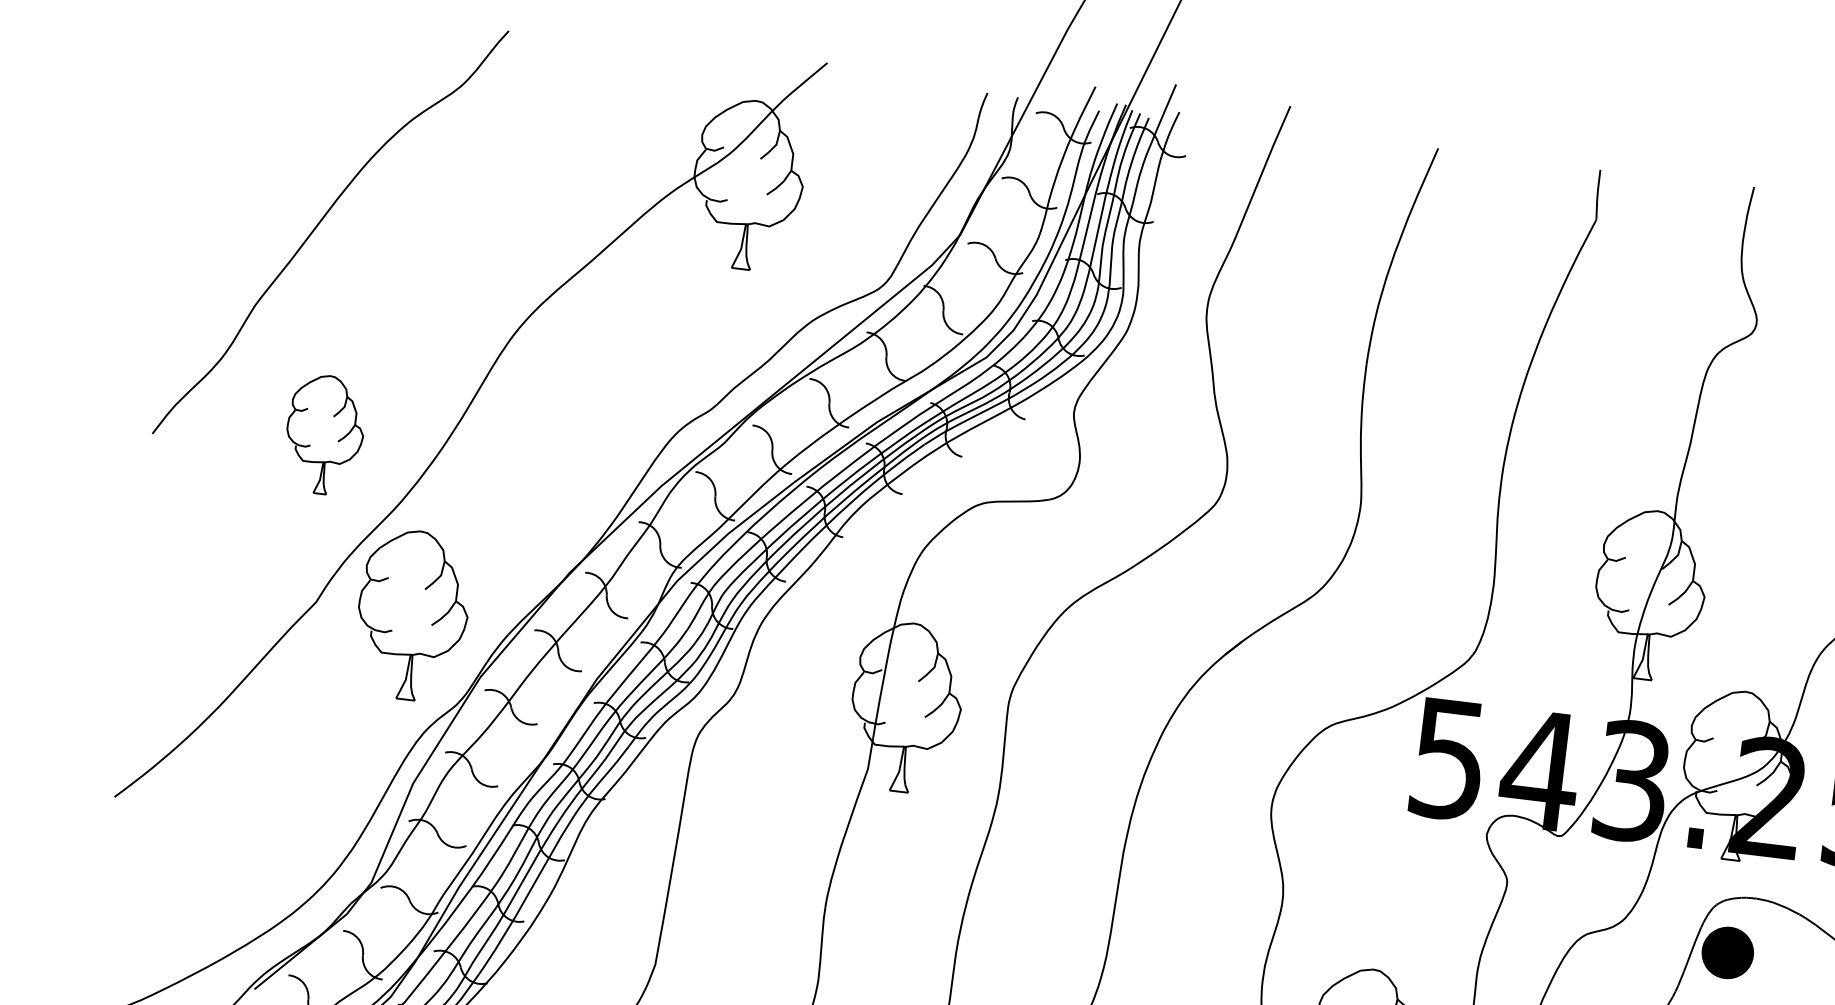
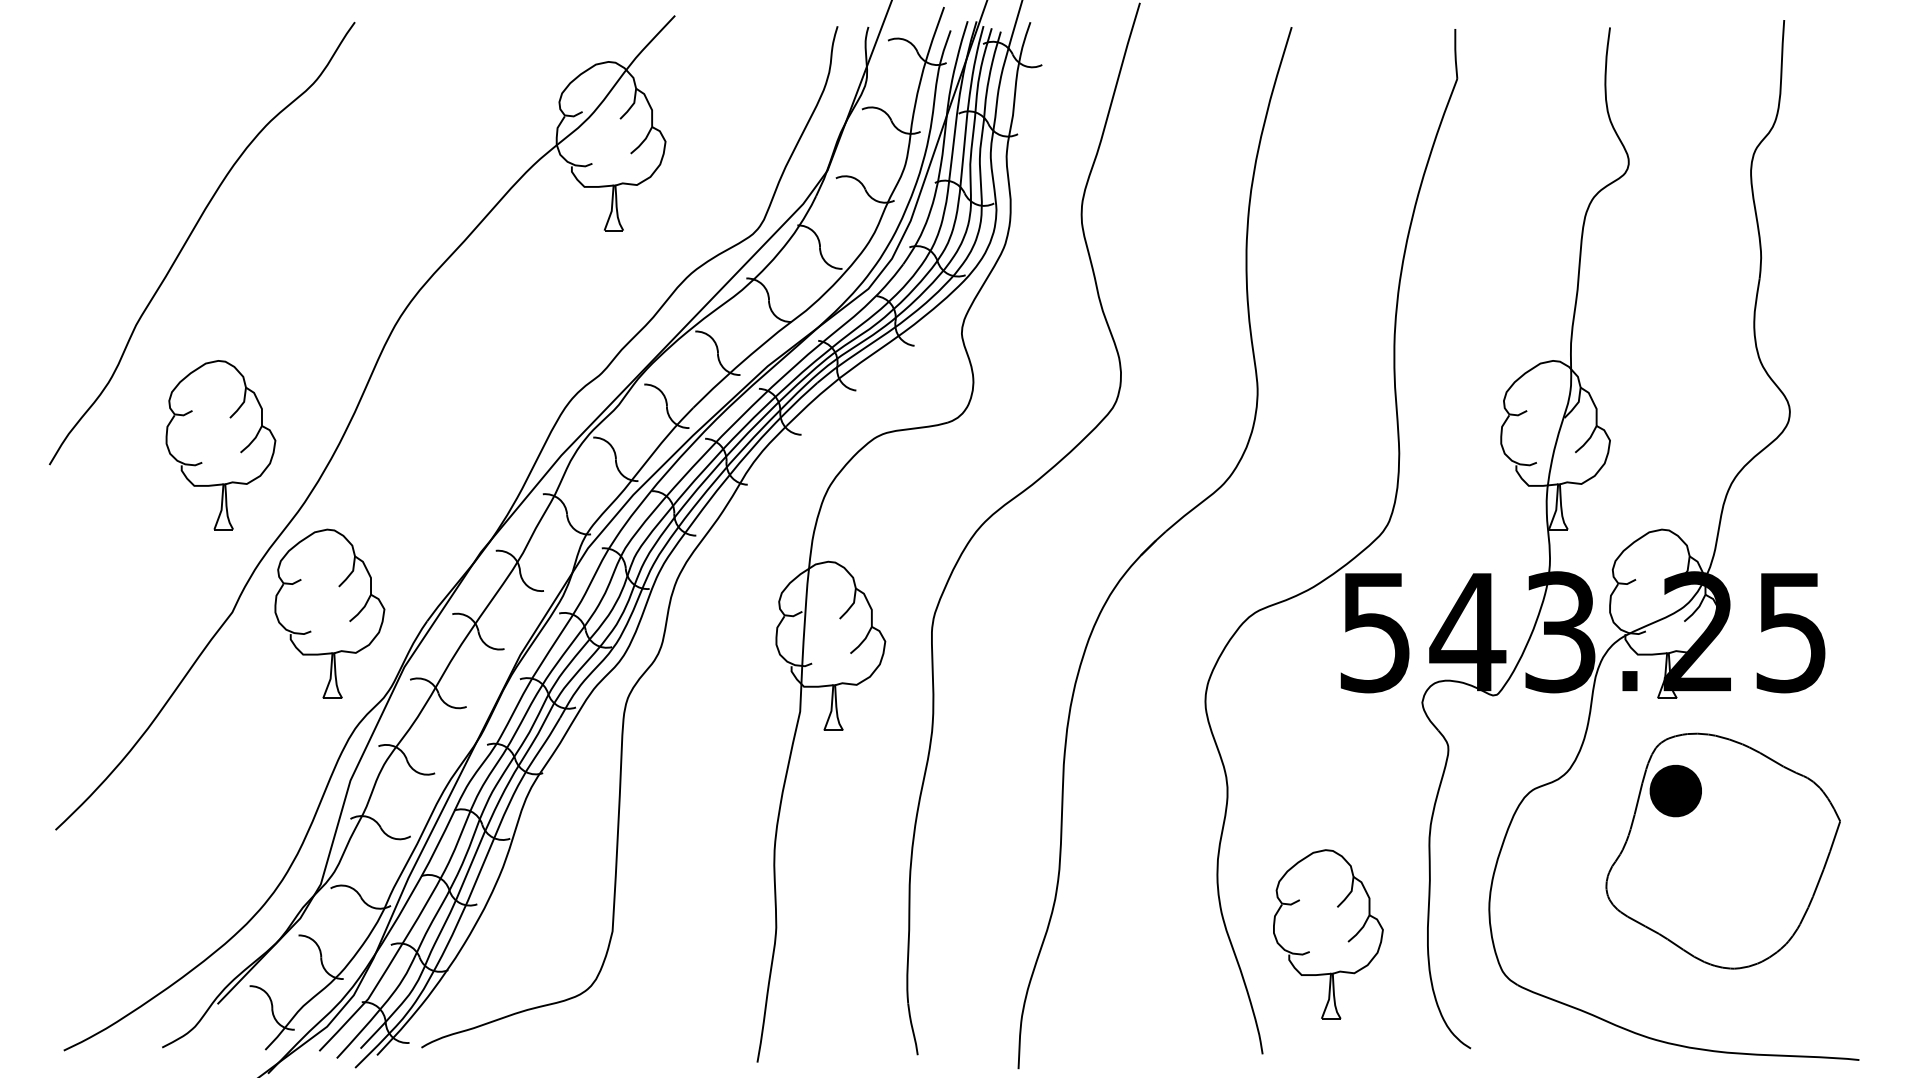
part: (324, 435) -> (220, 445), size x1.43

